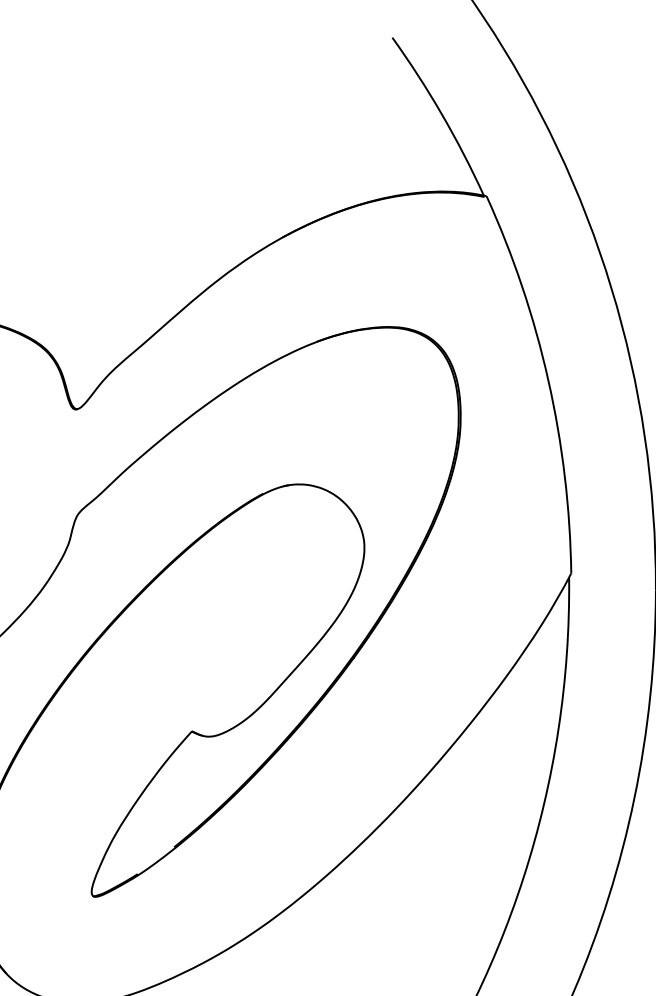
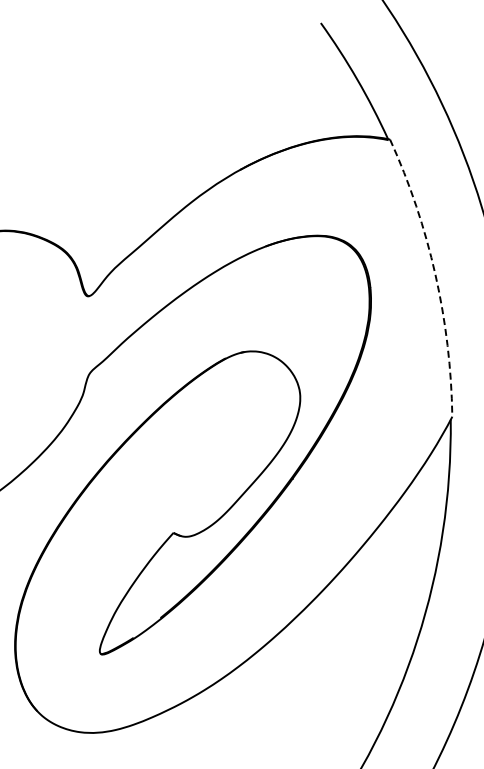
arc: (548, 379) -> (435, 274), solid -> dashed

